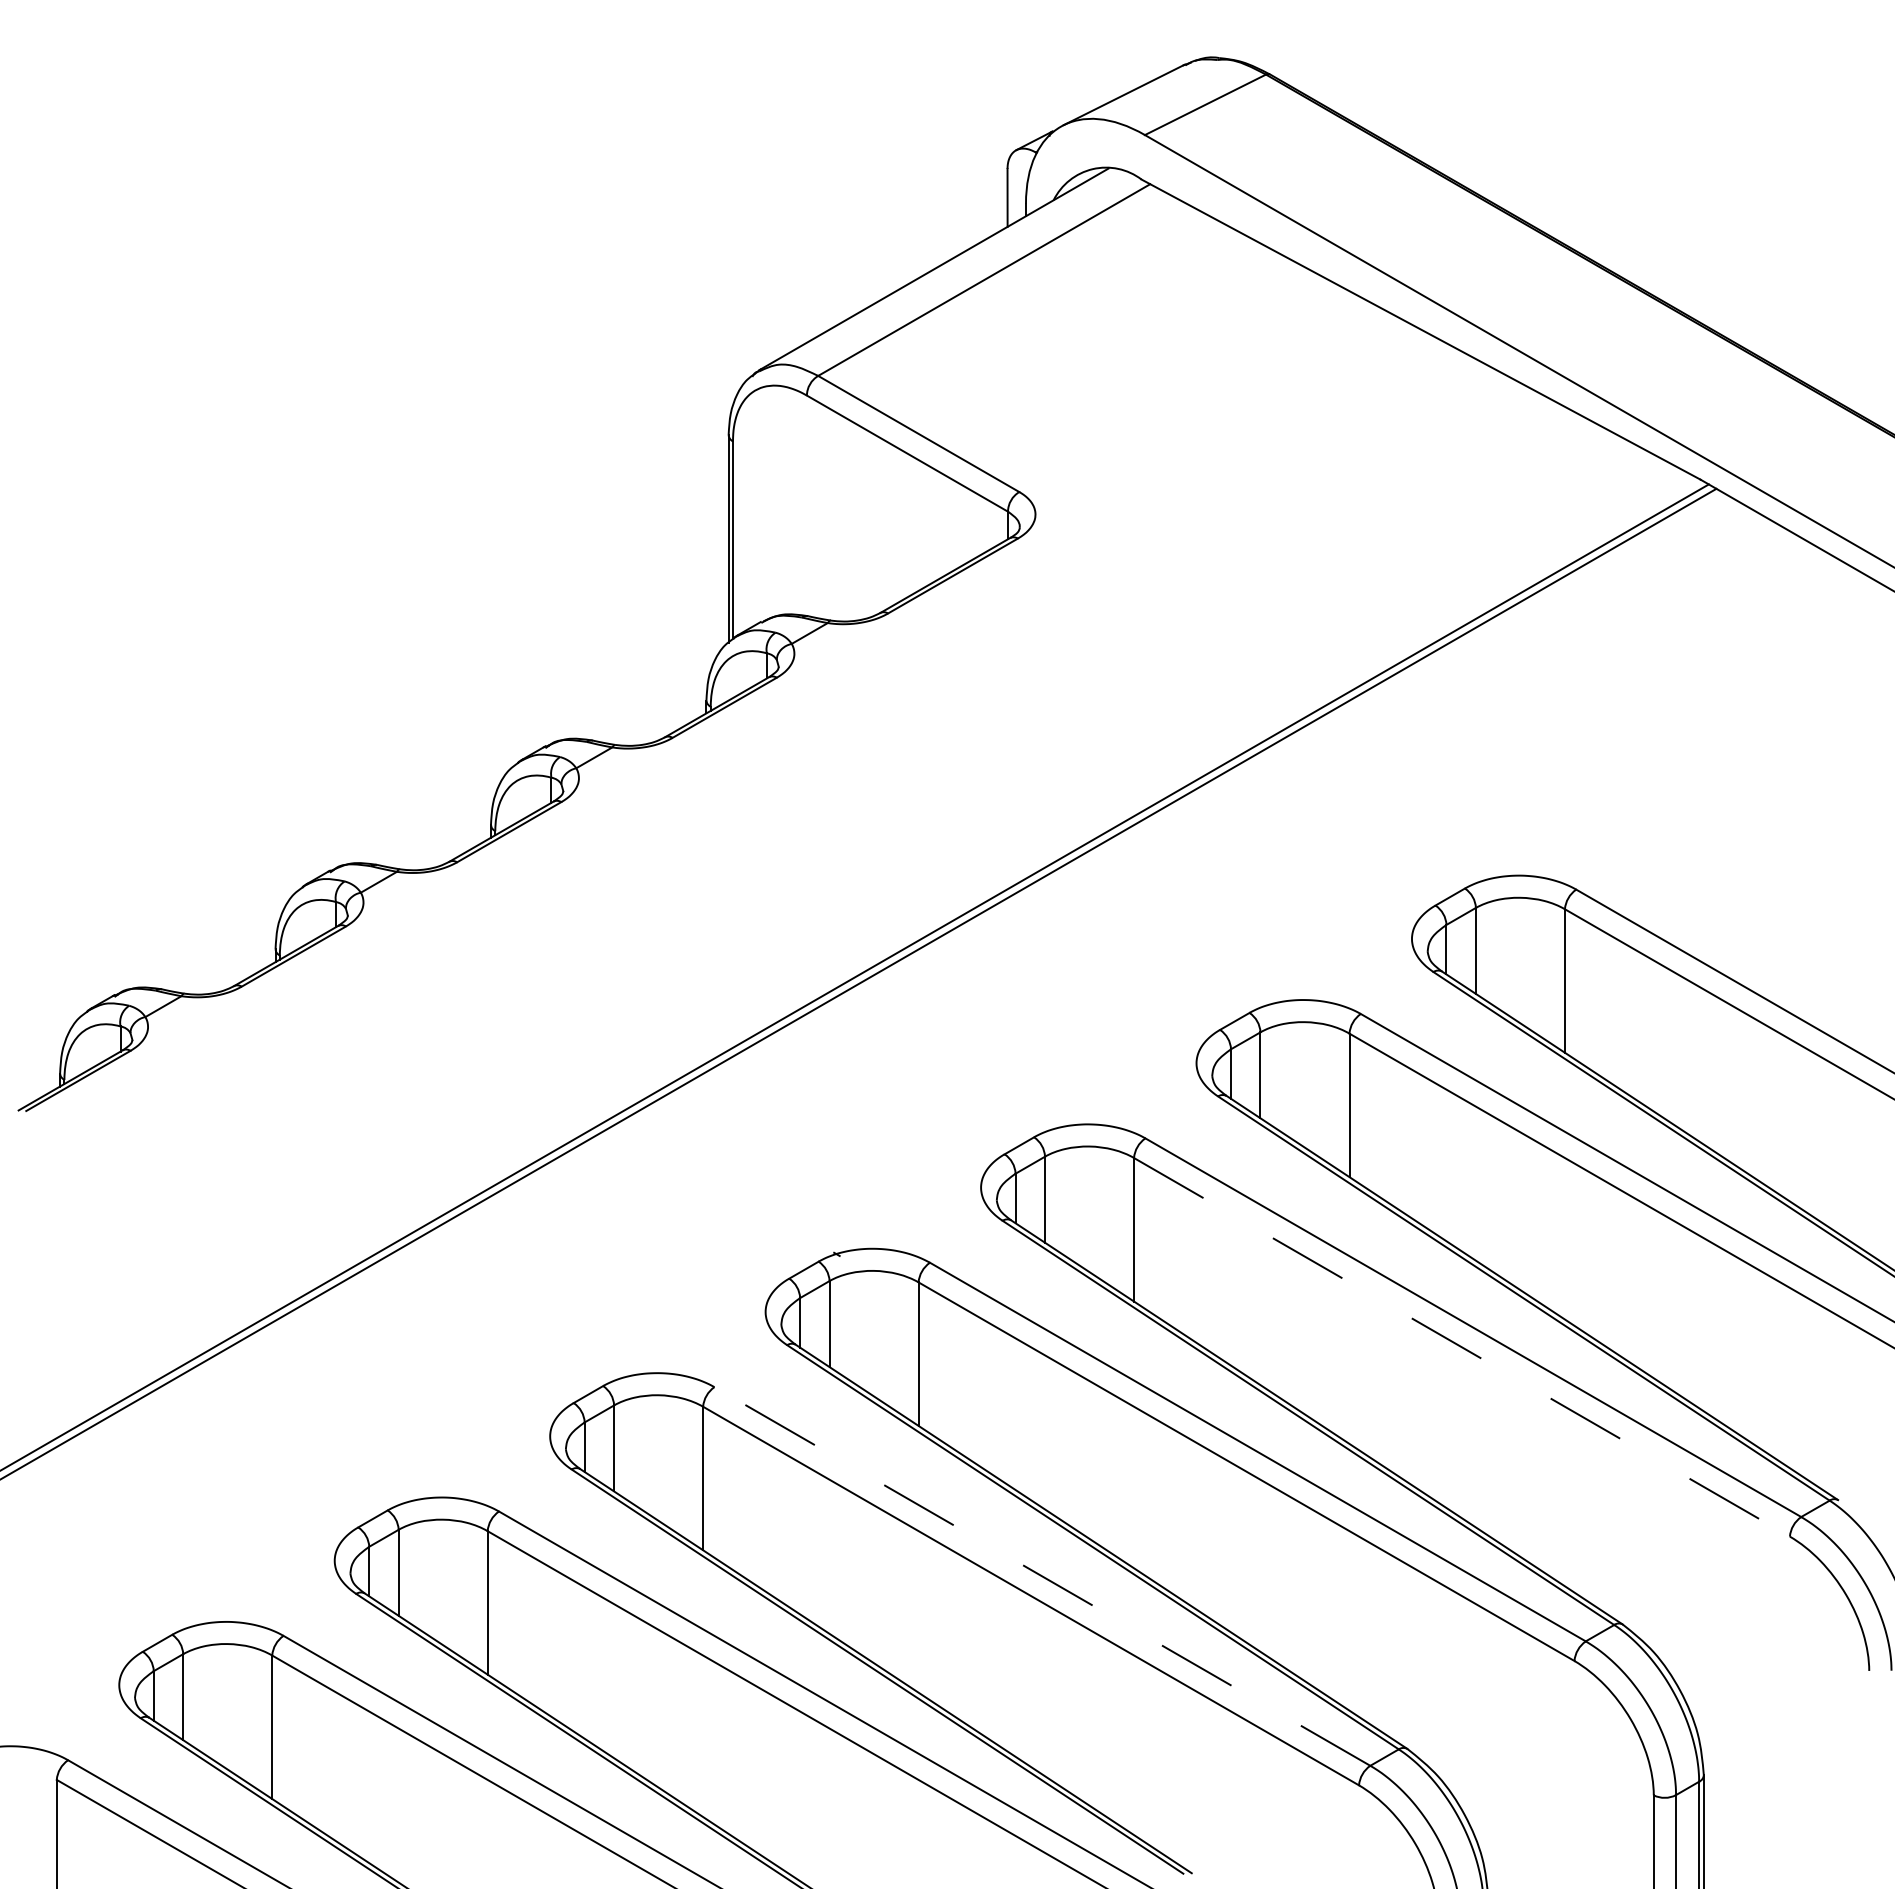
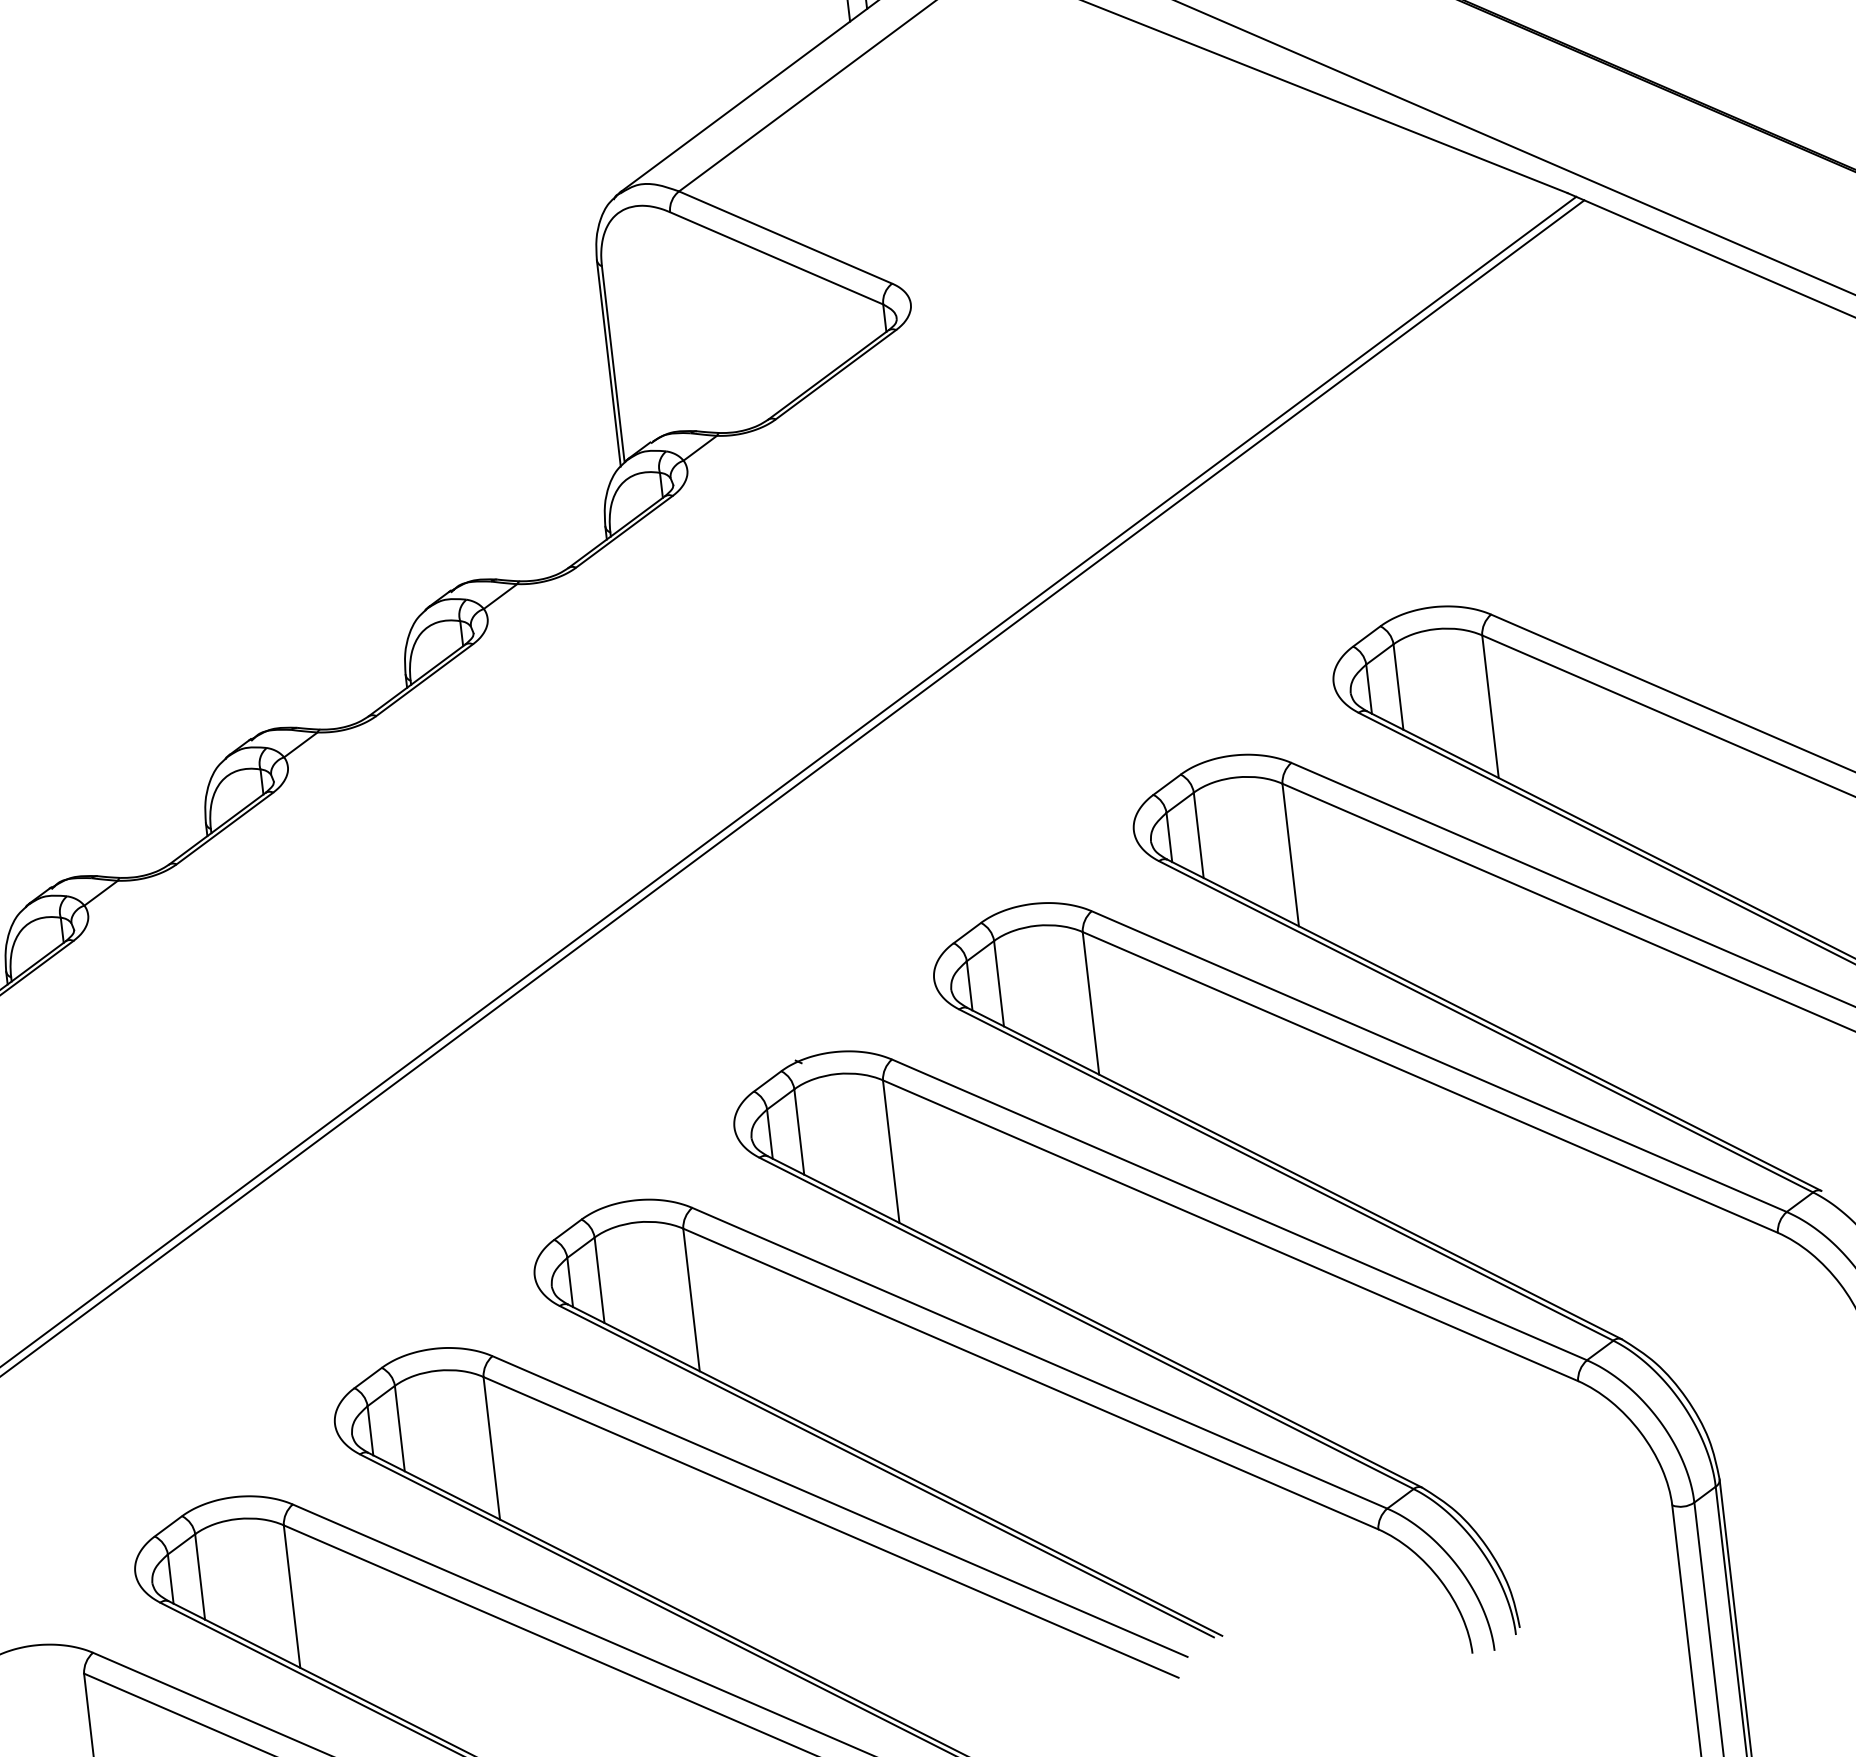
line: (1461, 1347) -> (1429, 1082), dashed -> solid
line: (1042, 1576) -> (1039, 1358), dashed -> solid

